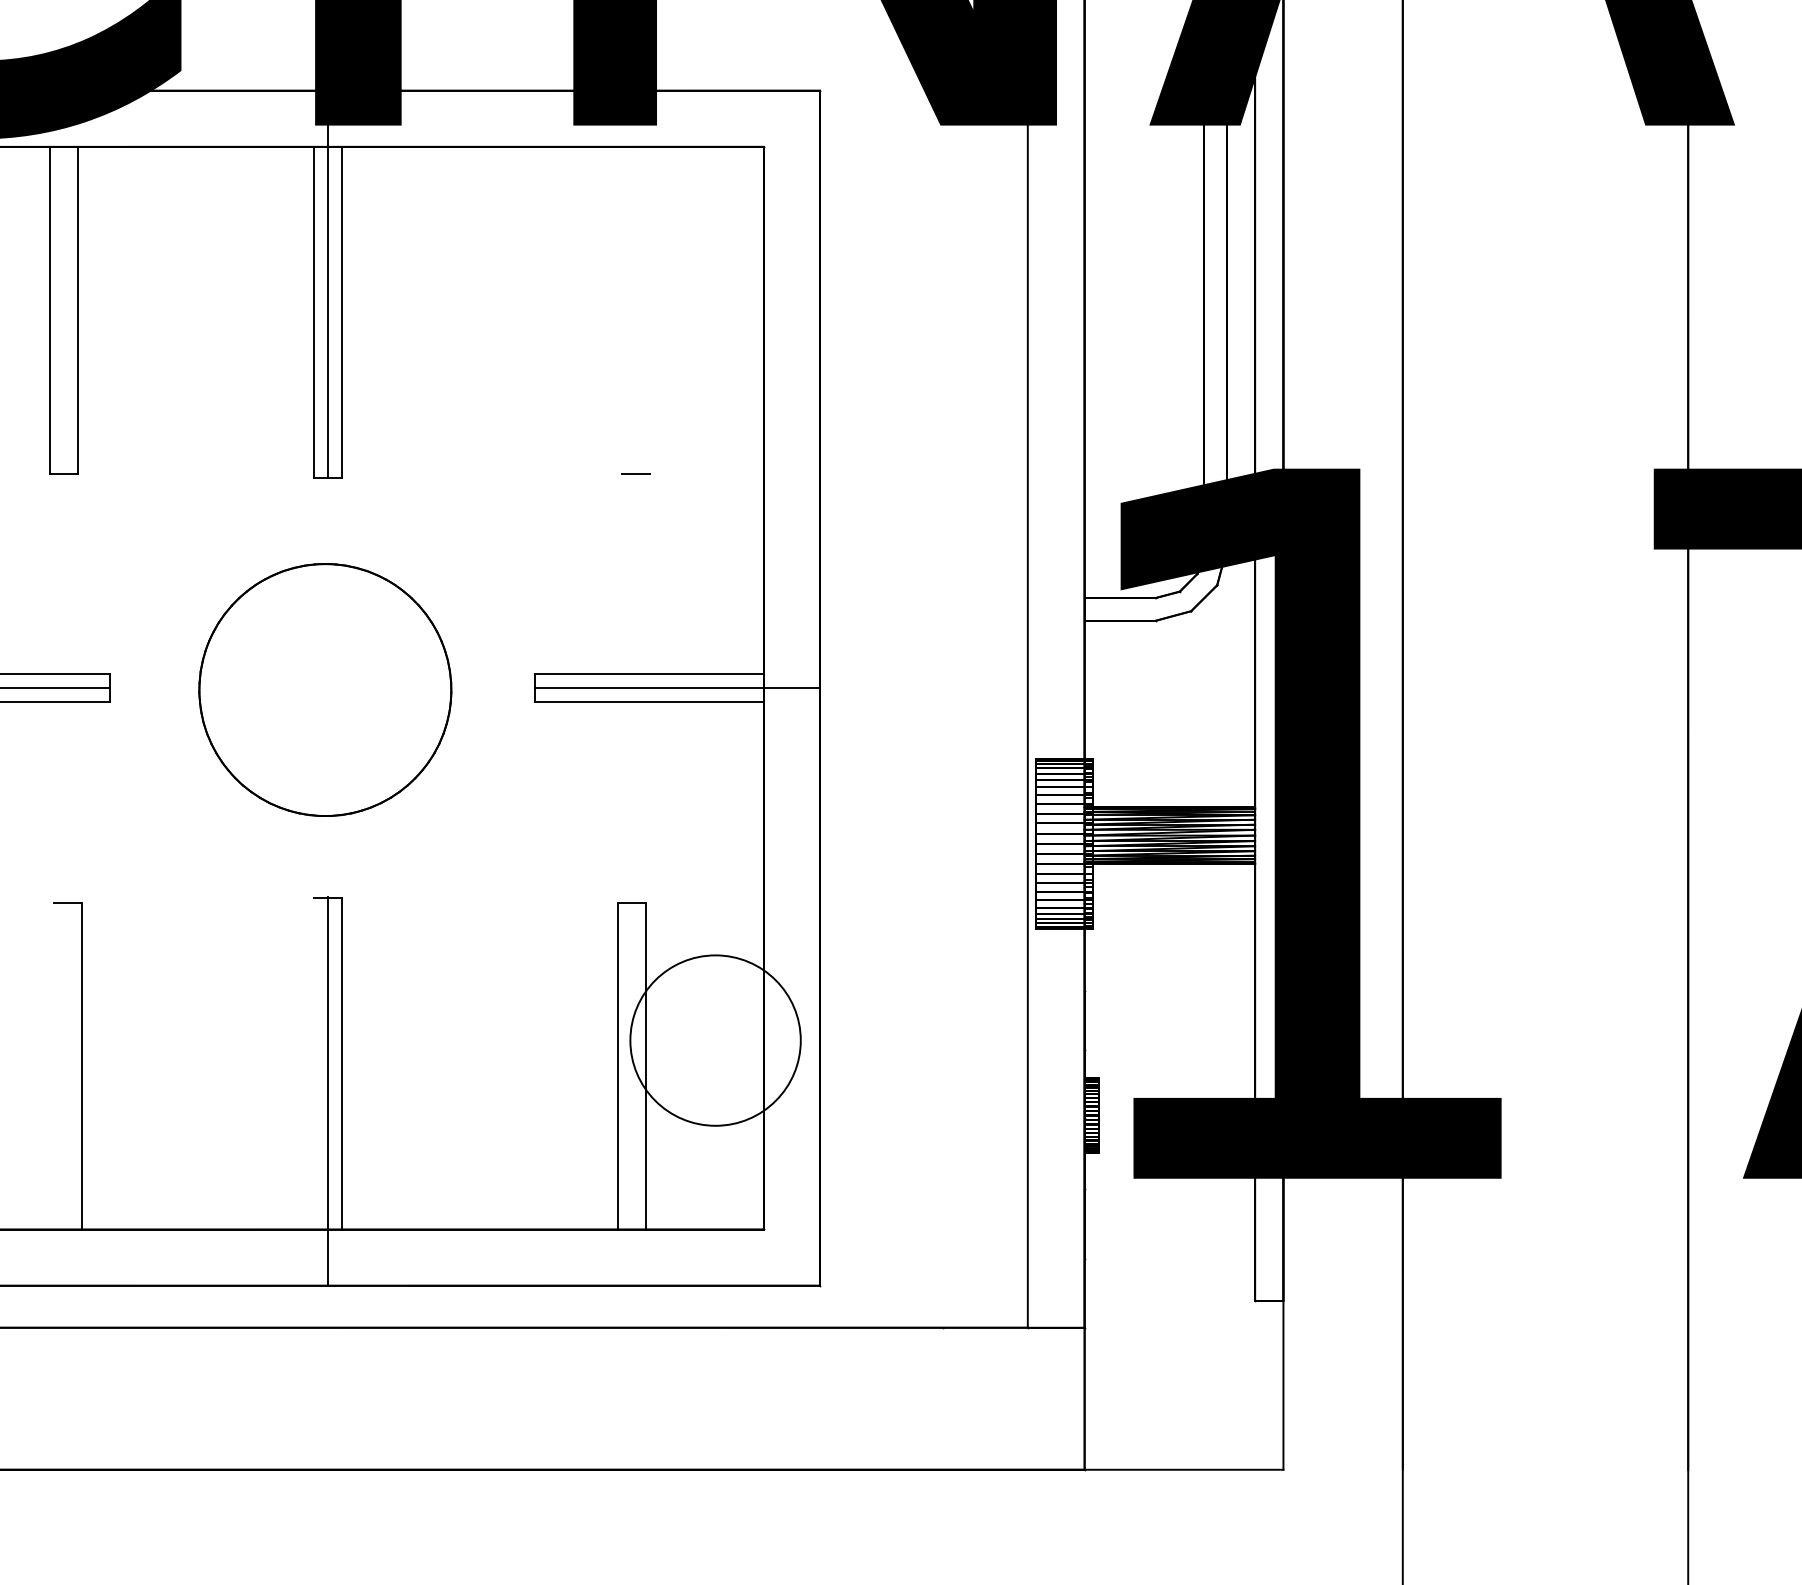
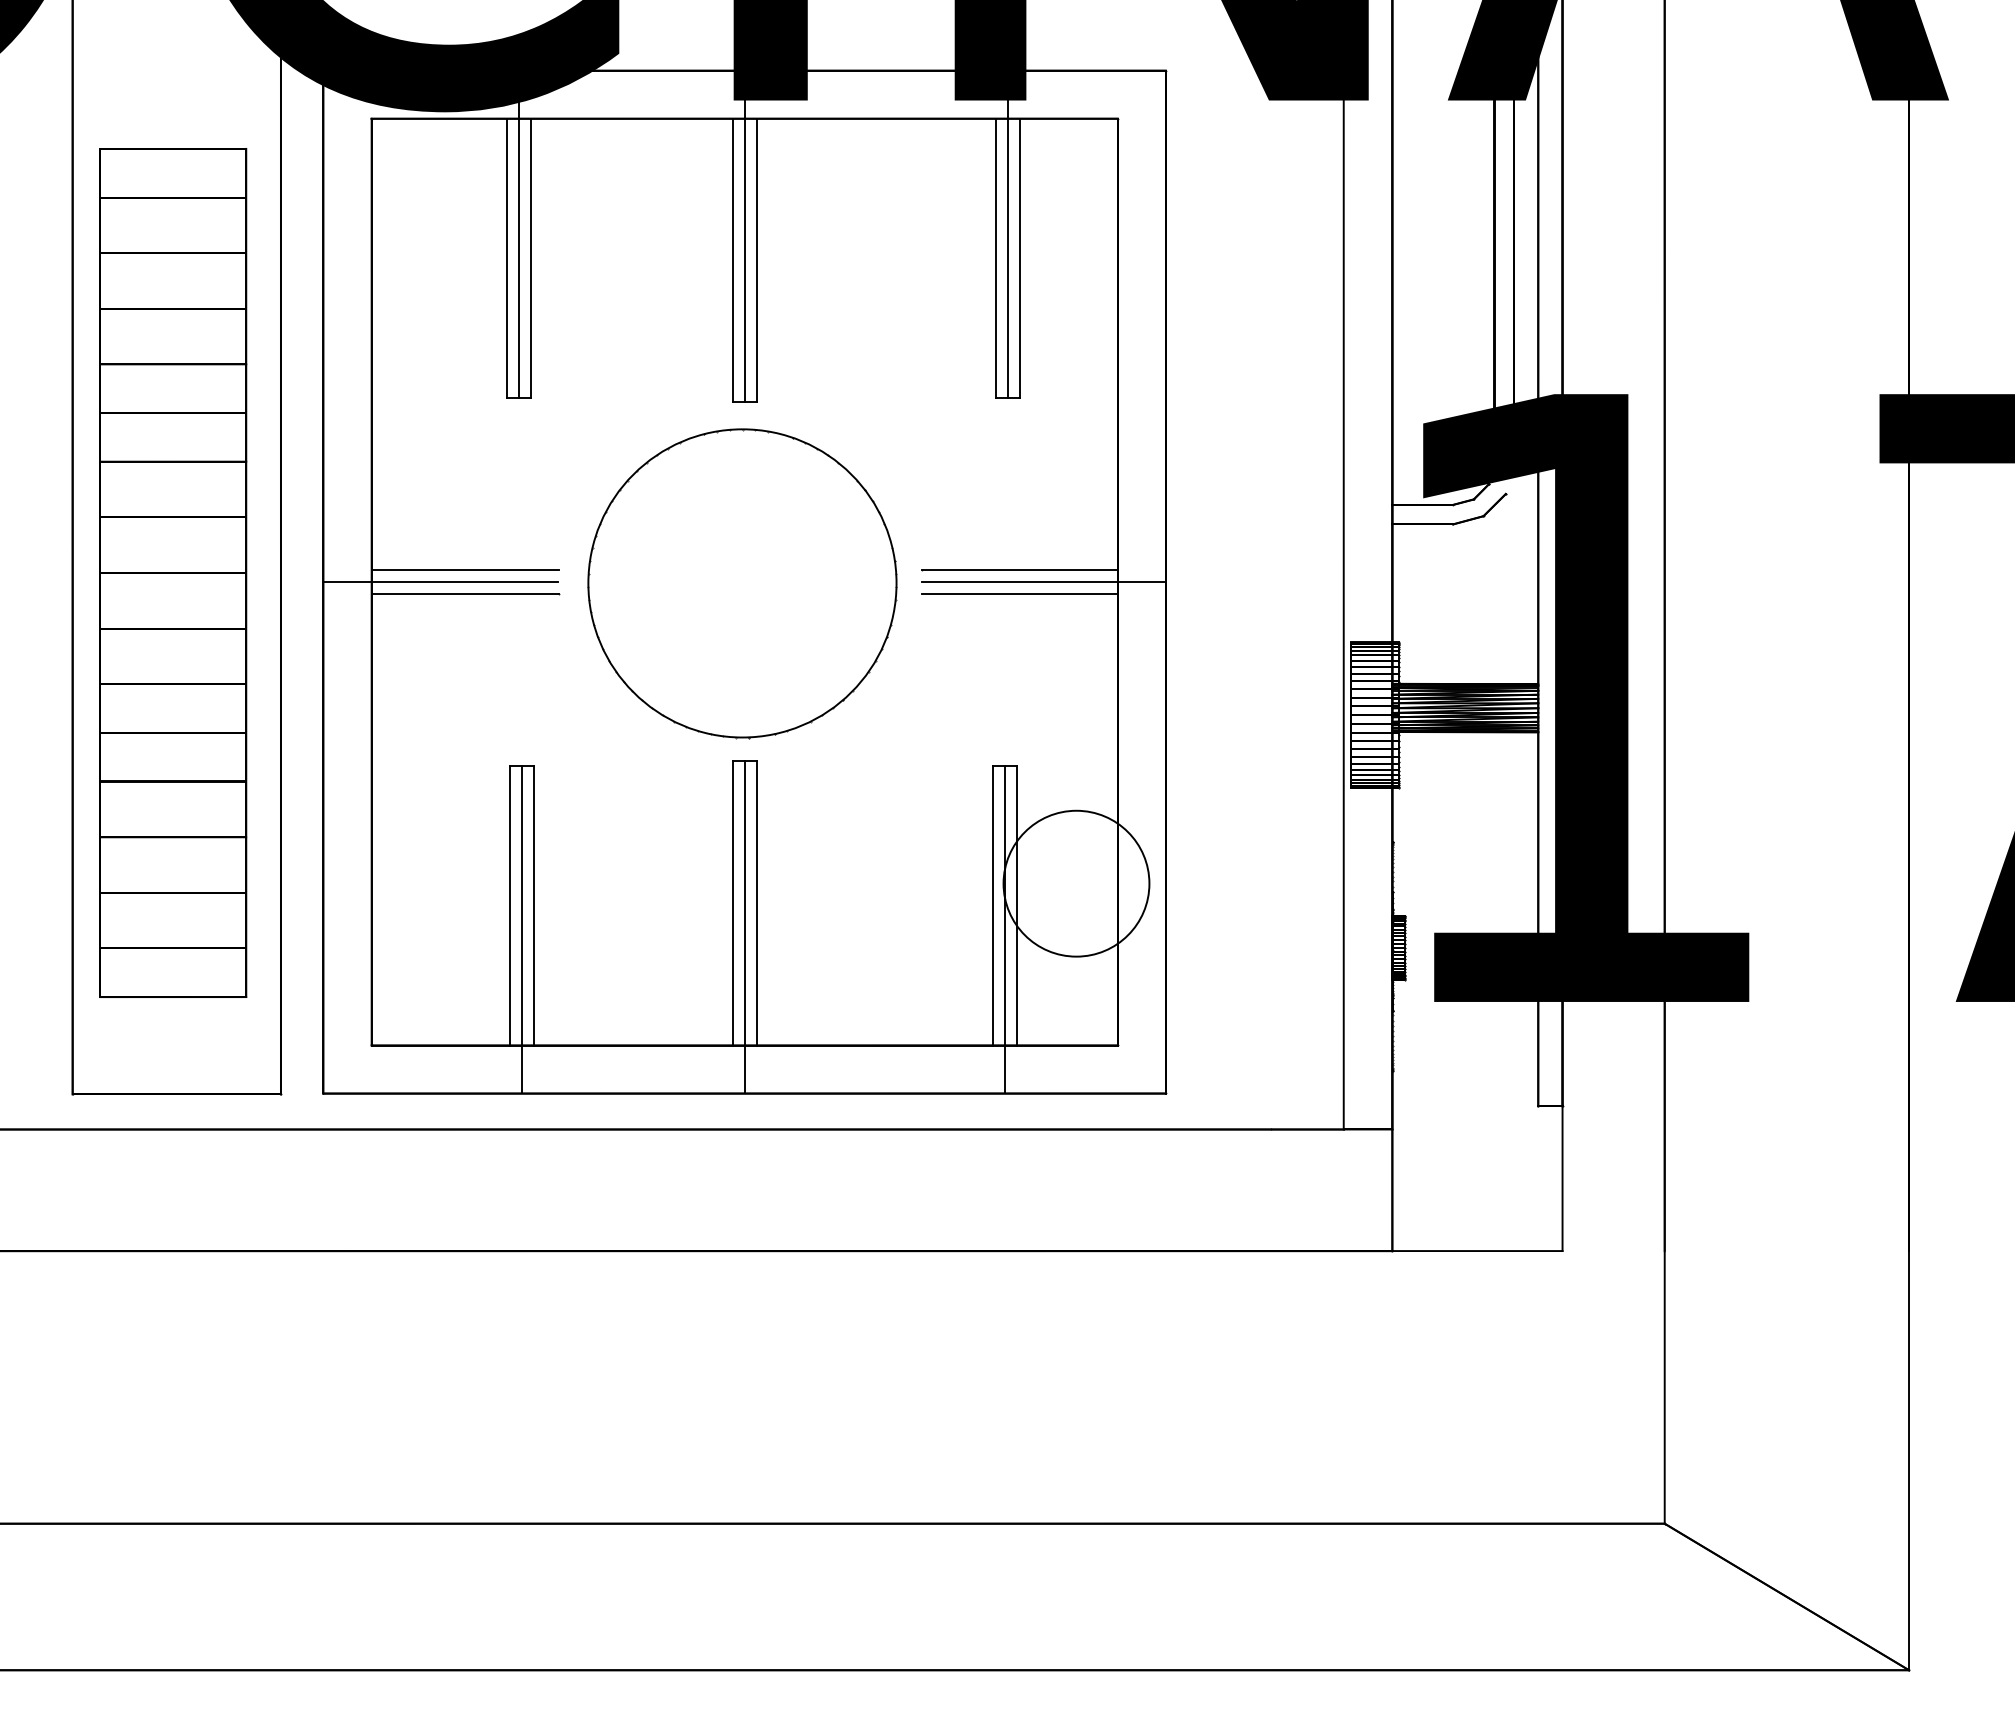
line: (63, 282) -> (518, 234), added
line: (636, 282) -> (1008, 234), added
line: (622, 310) -> (996, 258), added
line: (650, 310) -> (1020, 258), added
part: (325, 689) -> (742, 583), size x1.43
line: (313, 1063) -> (732, 903), added
line: (53, 1066) -> (509, 905), added
line: (67, 1094) -> (521, 929), added
line: (632, 1094) -> (1005, 929), added

